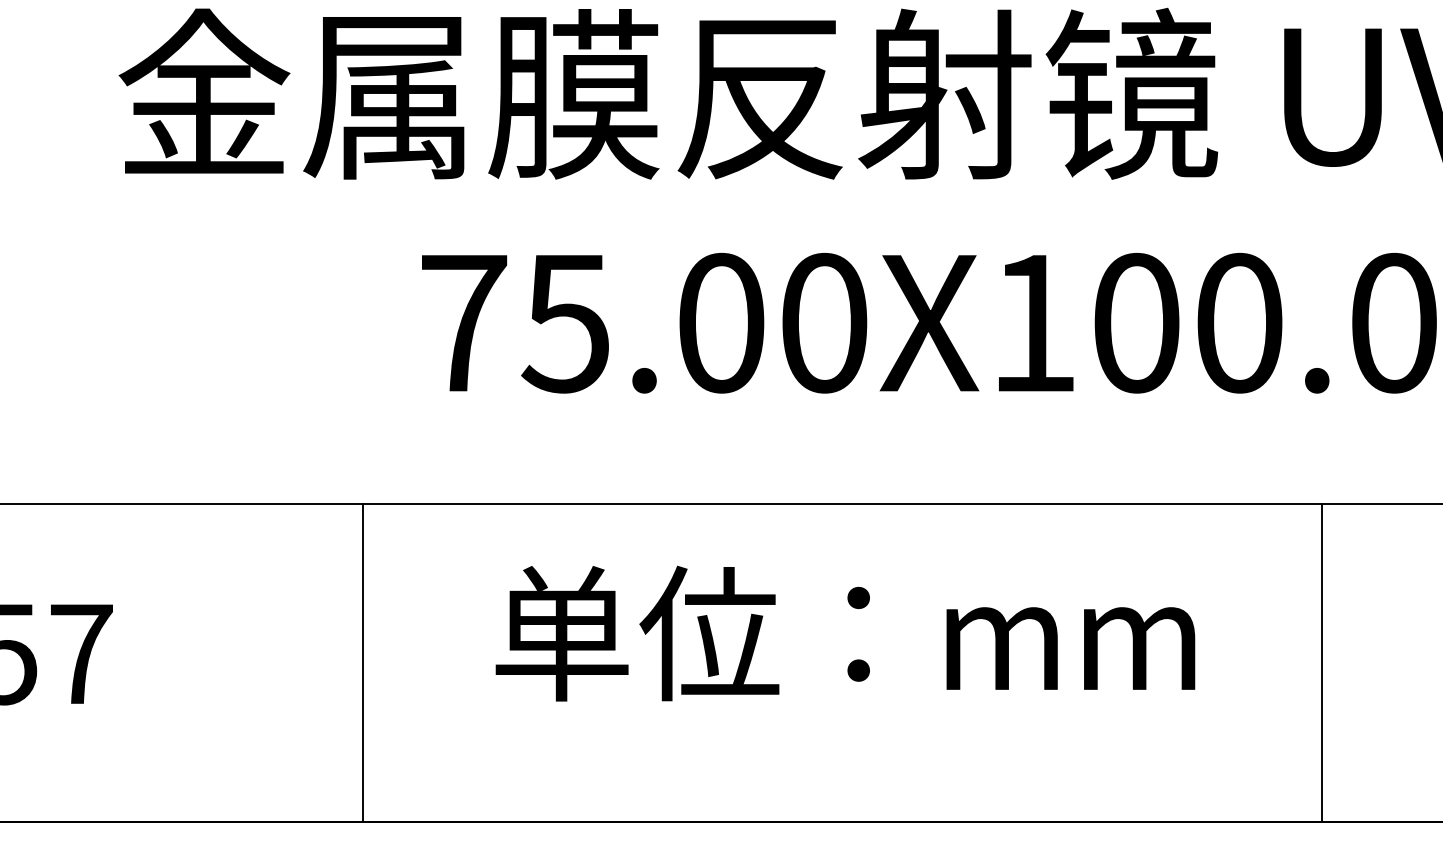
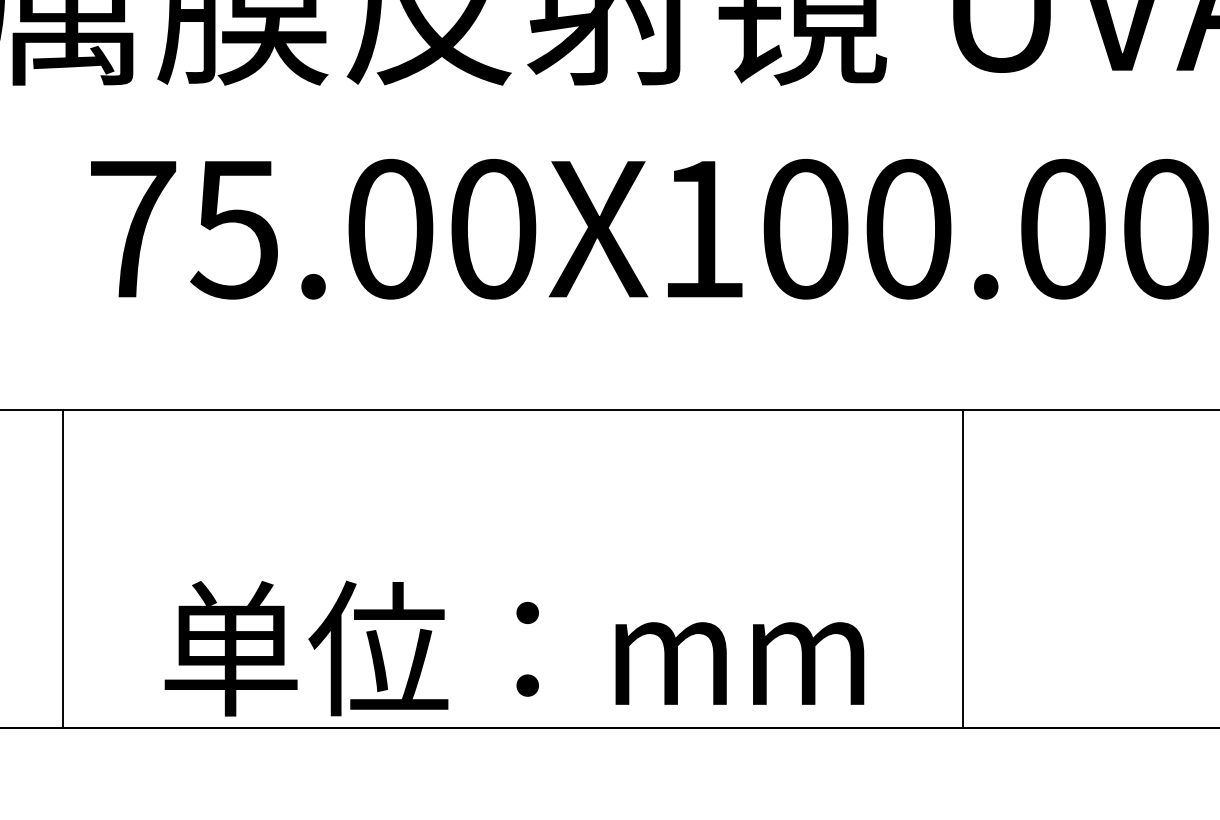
text: (845, 633) -> (514, 648), moved
line: (362, 662) -> (62, 568), moved
line: (1321, 662) -> (962, 568), moved

